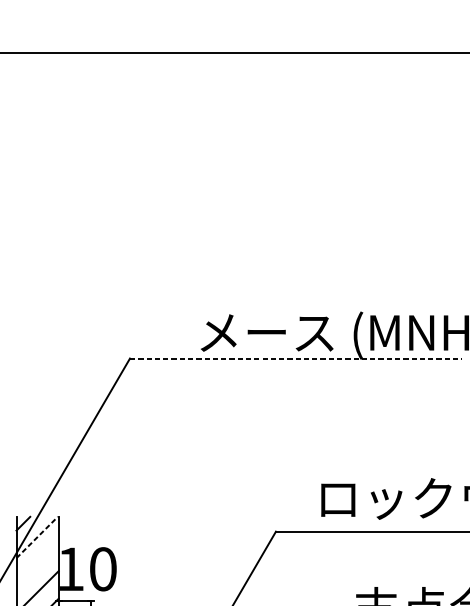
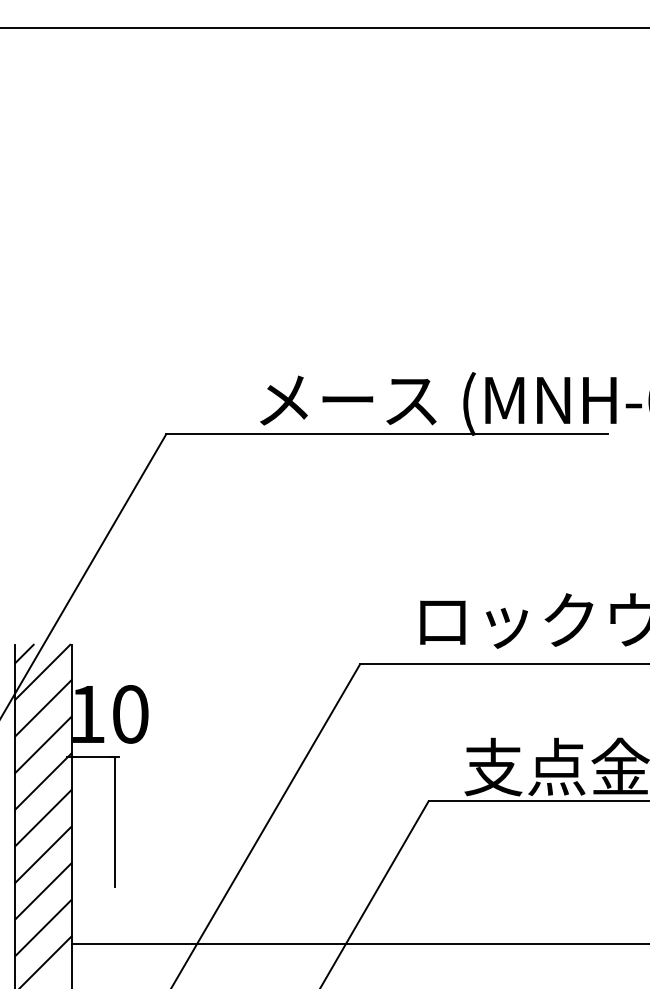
line: (295, 358) -> (386, 434), dashed -> solid
line: (36, 537) -> (42, 672), dashed -> solid
line: (37, 564) -> (43, 708), added

